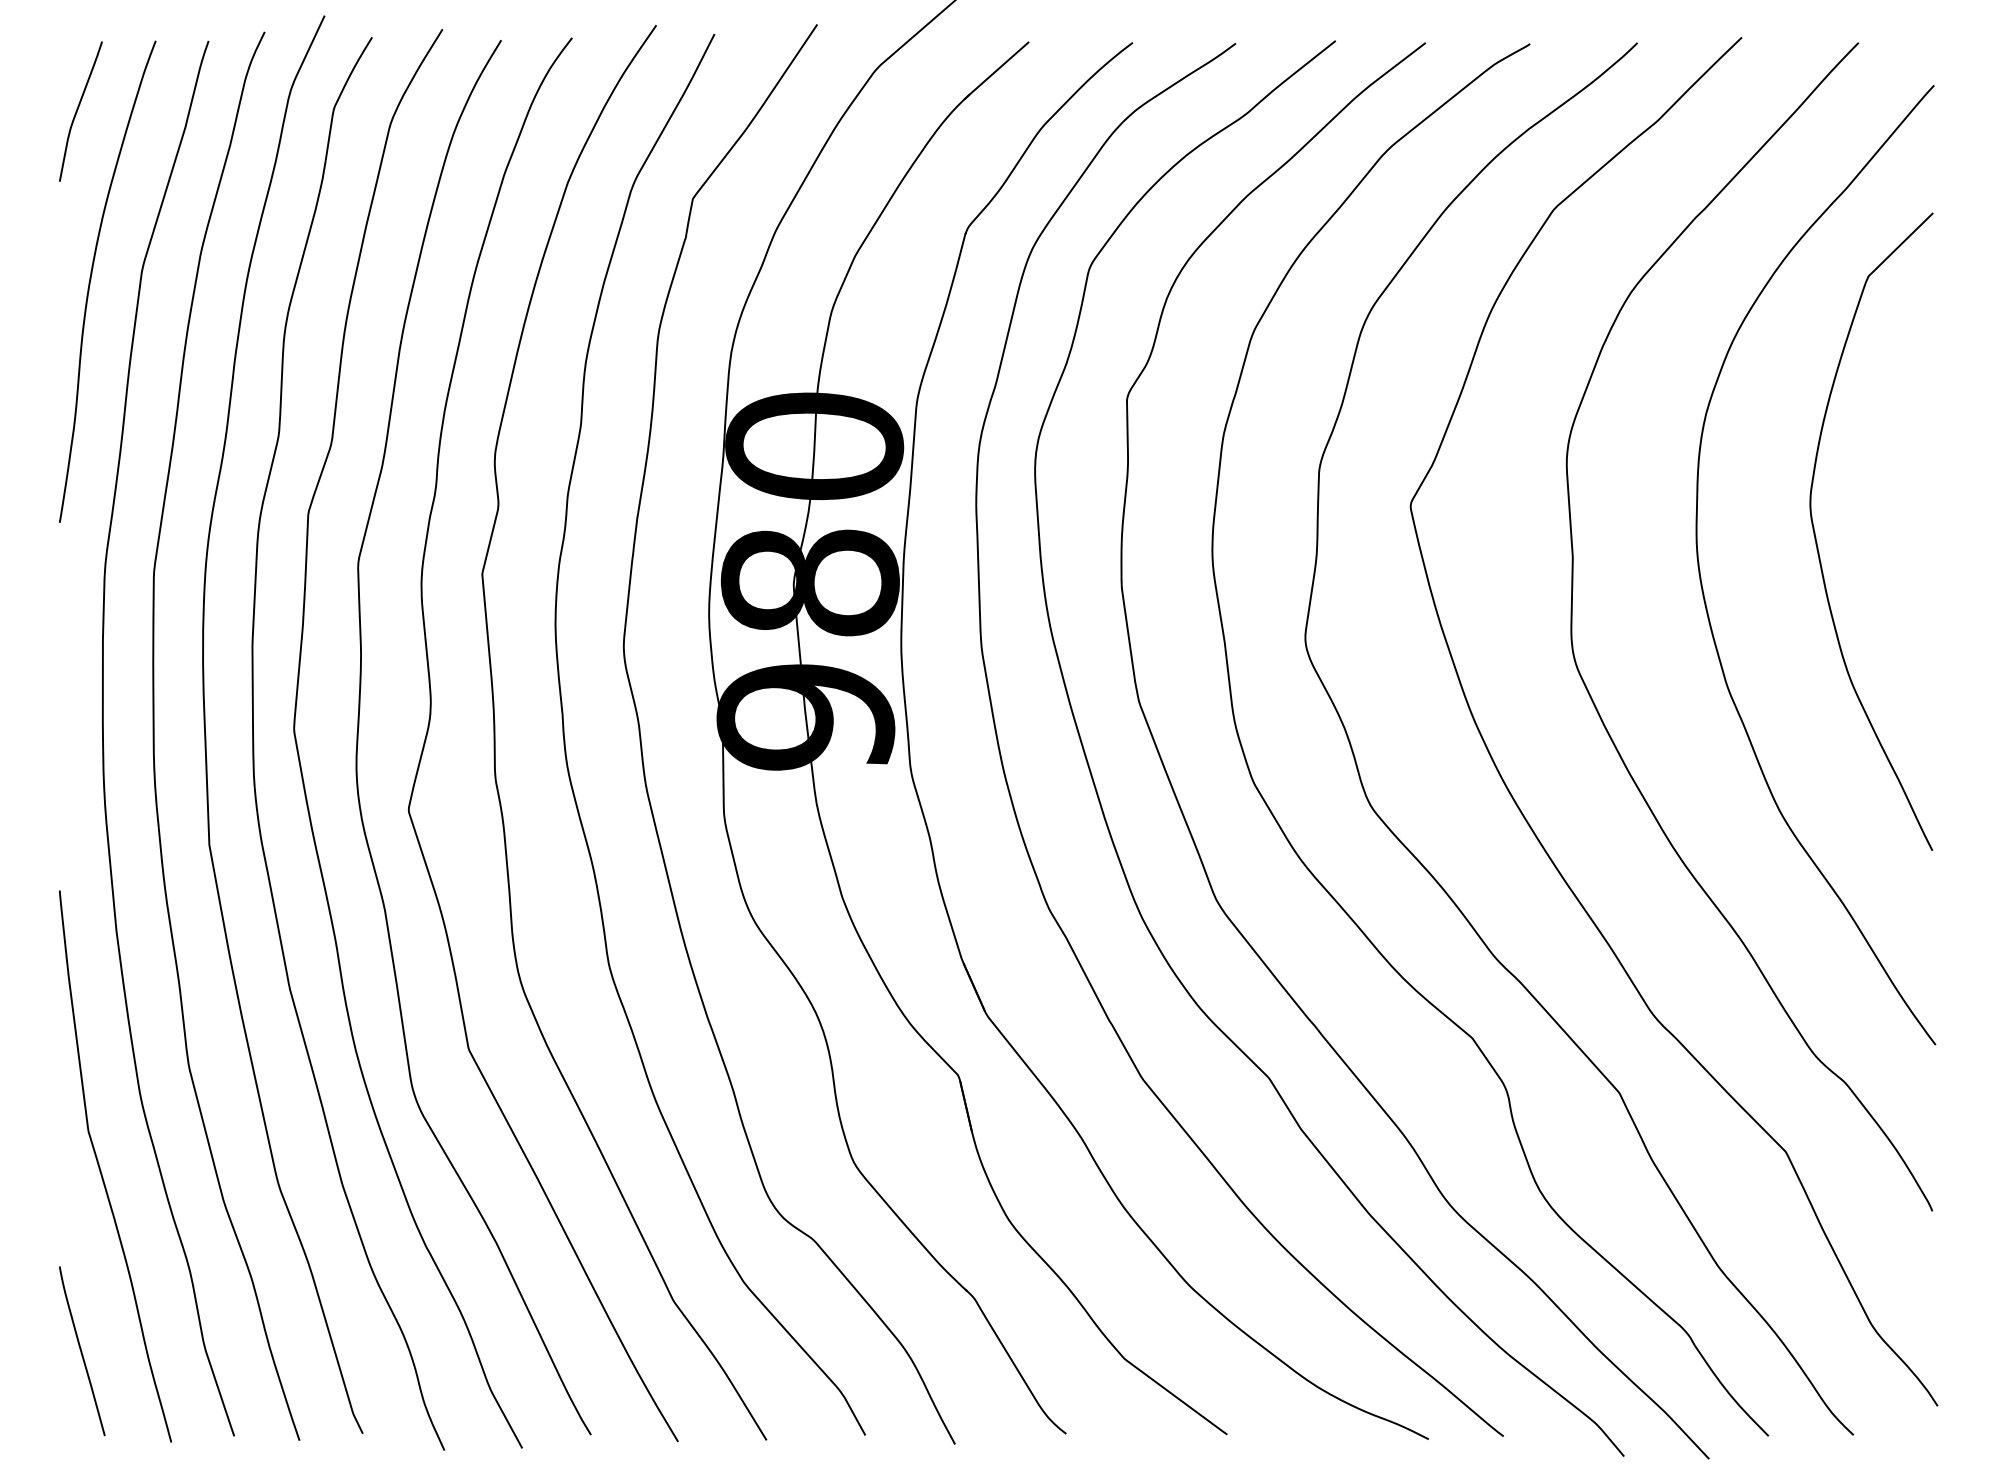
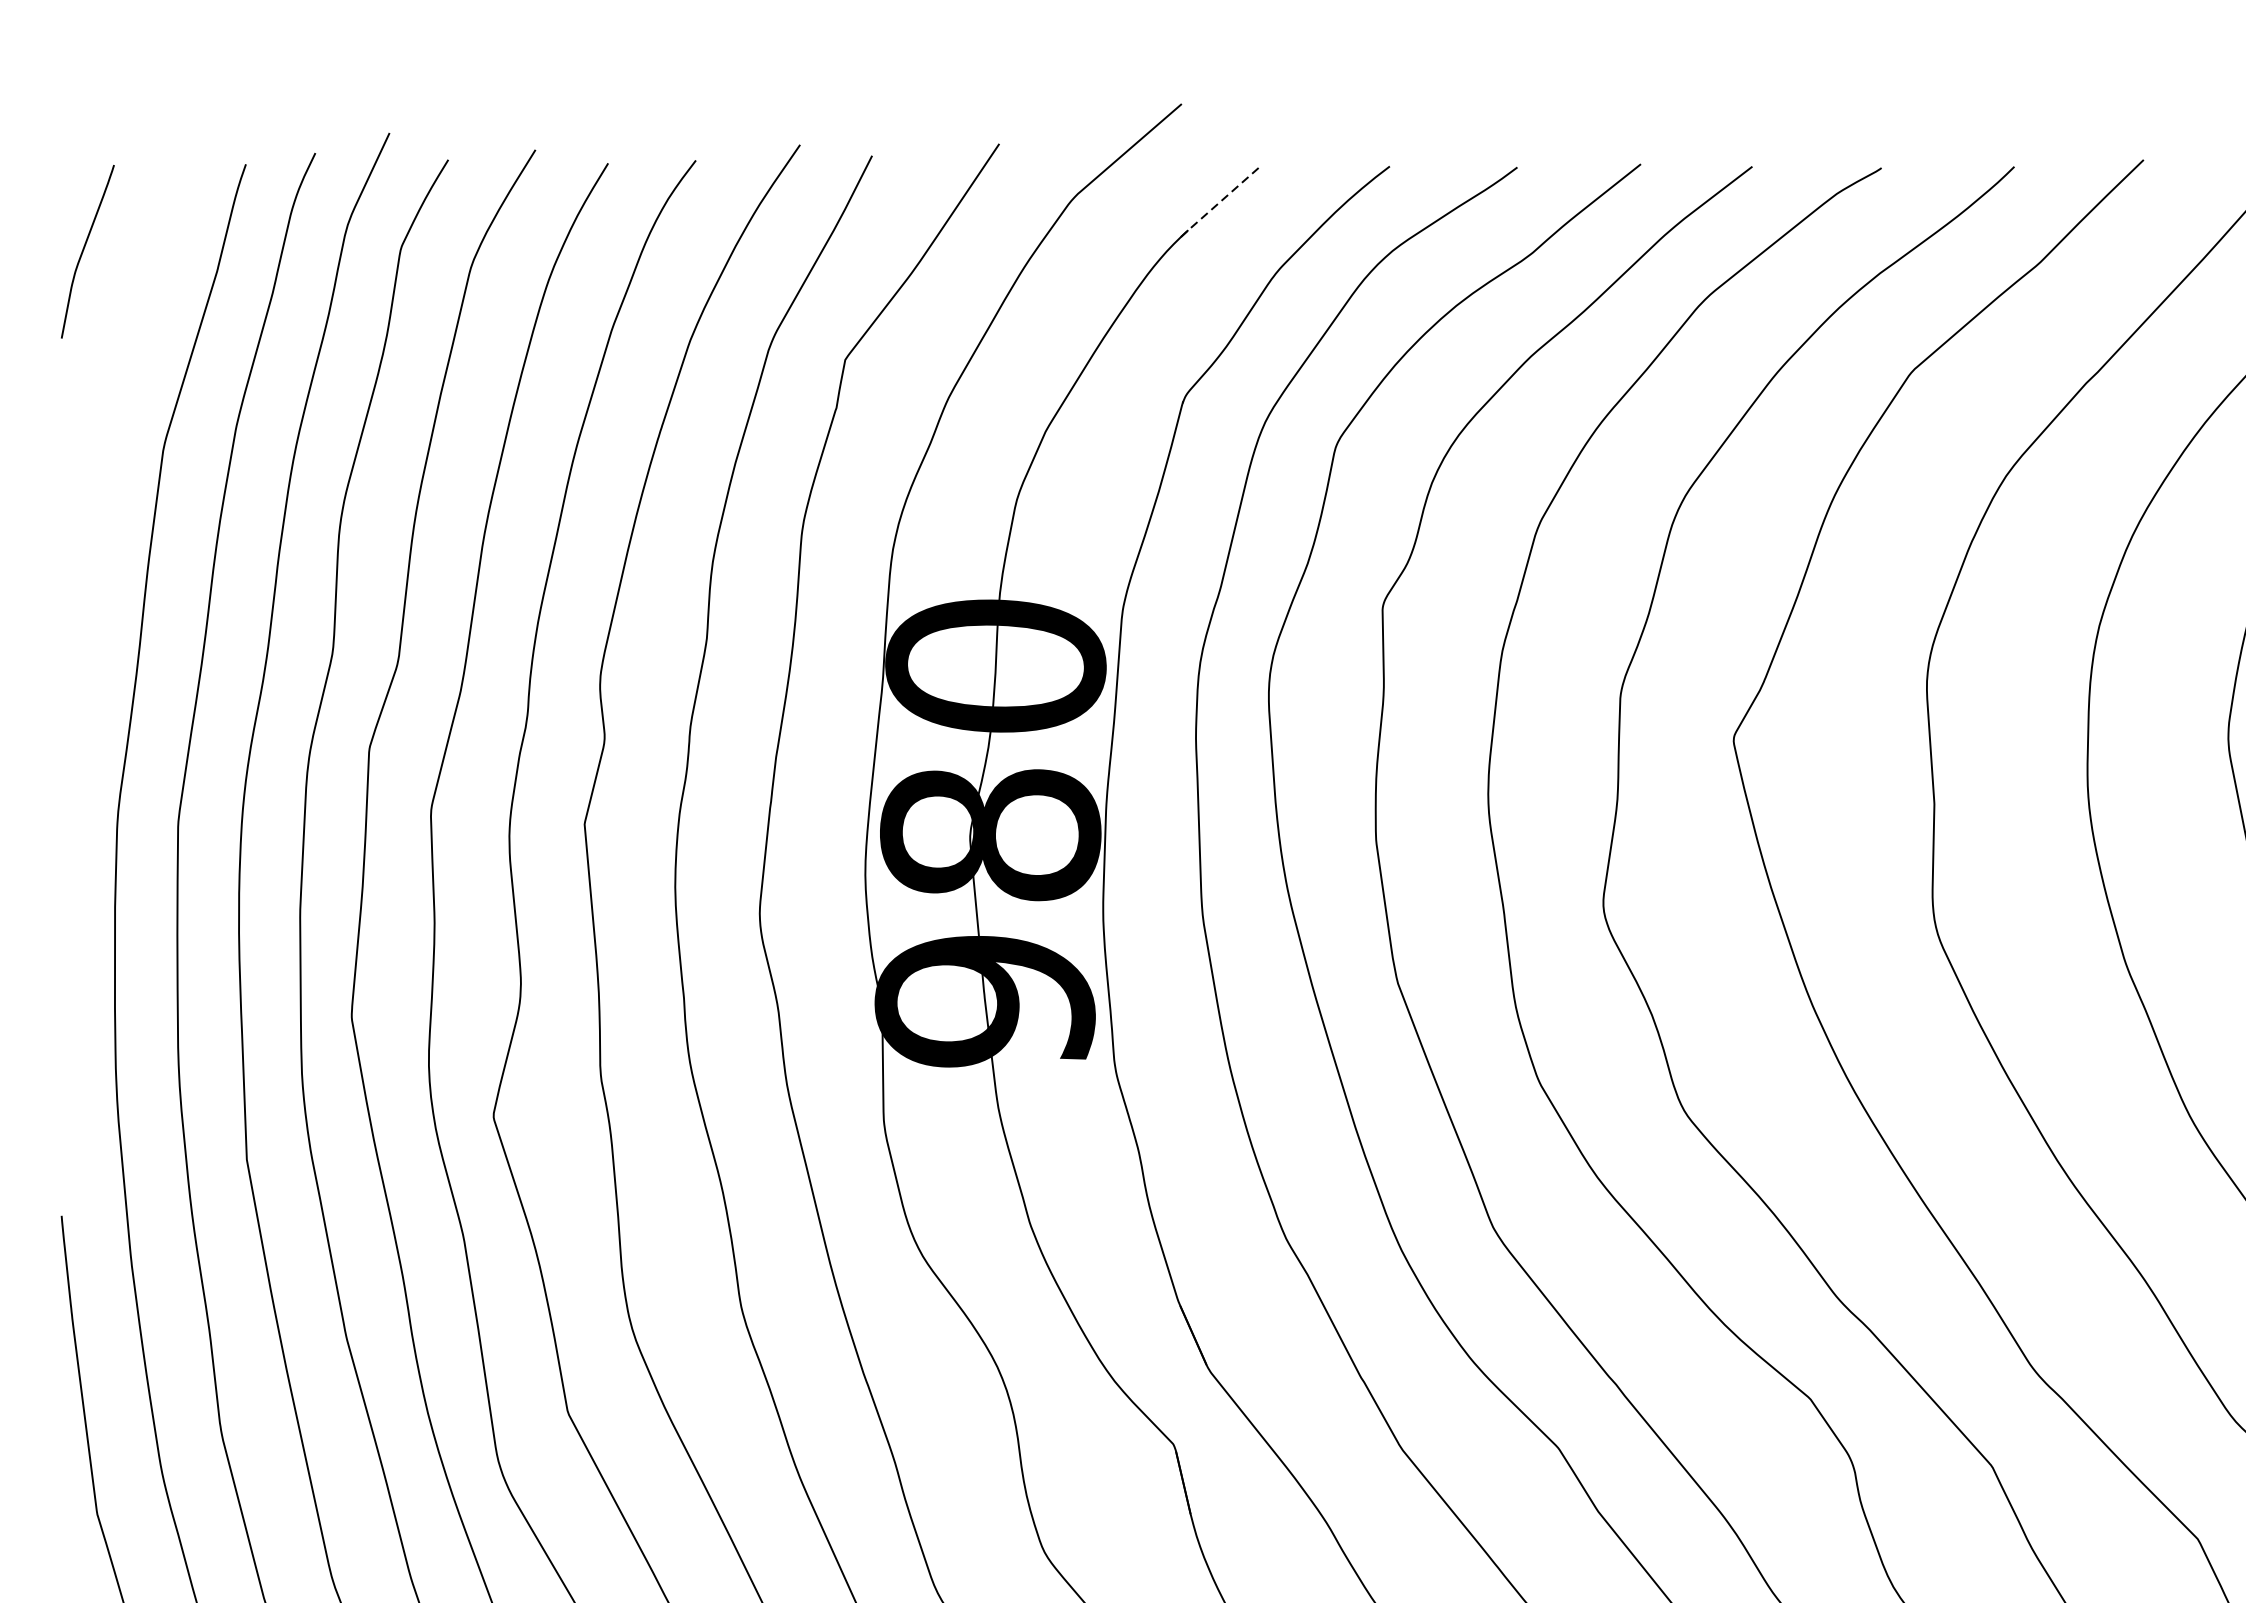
line: (996, 71) -> (1221, 202), solid -> dashed
curve: (91, 279) -> (100, 459), removed

